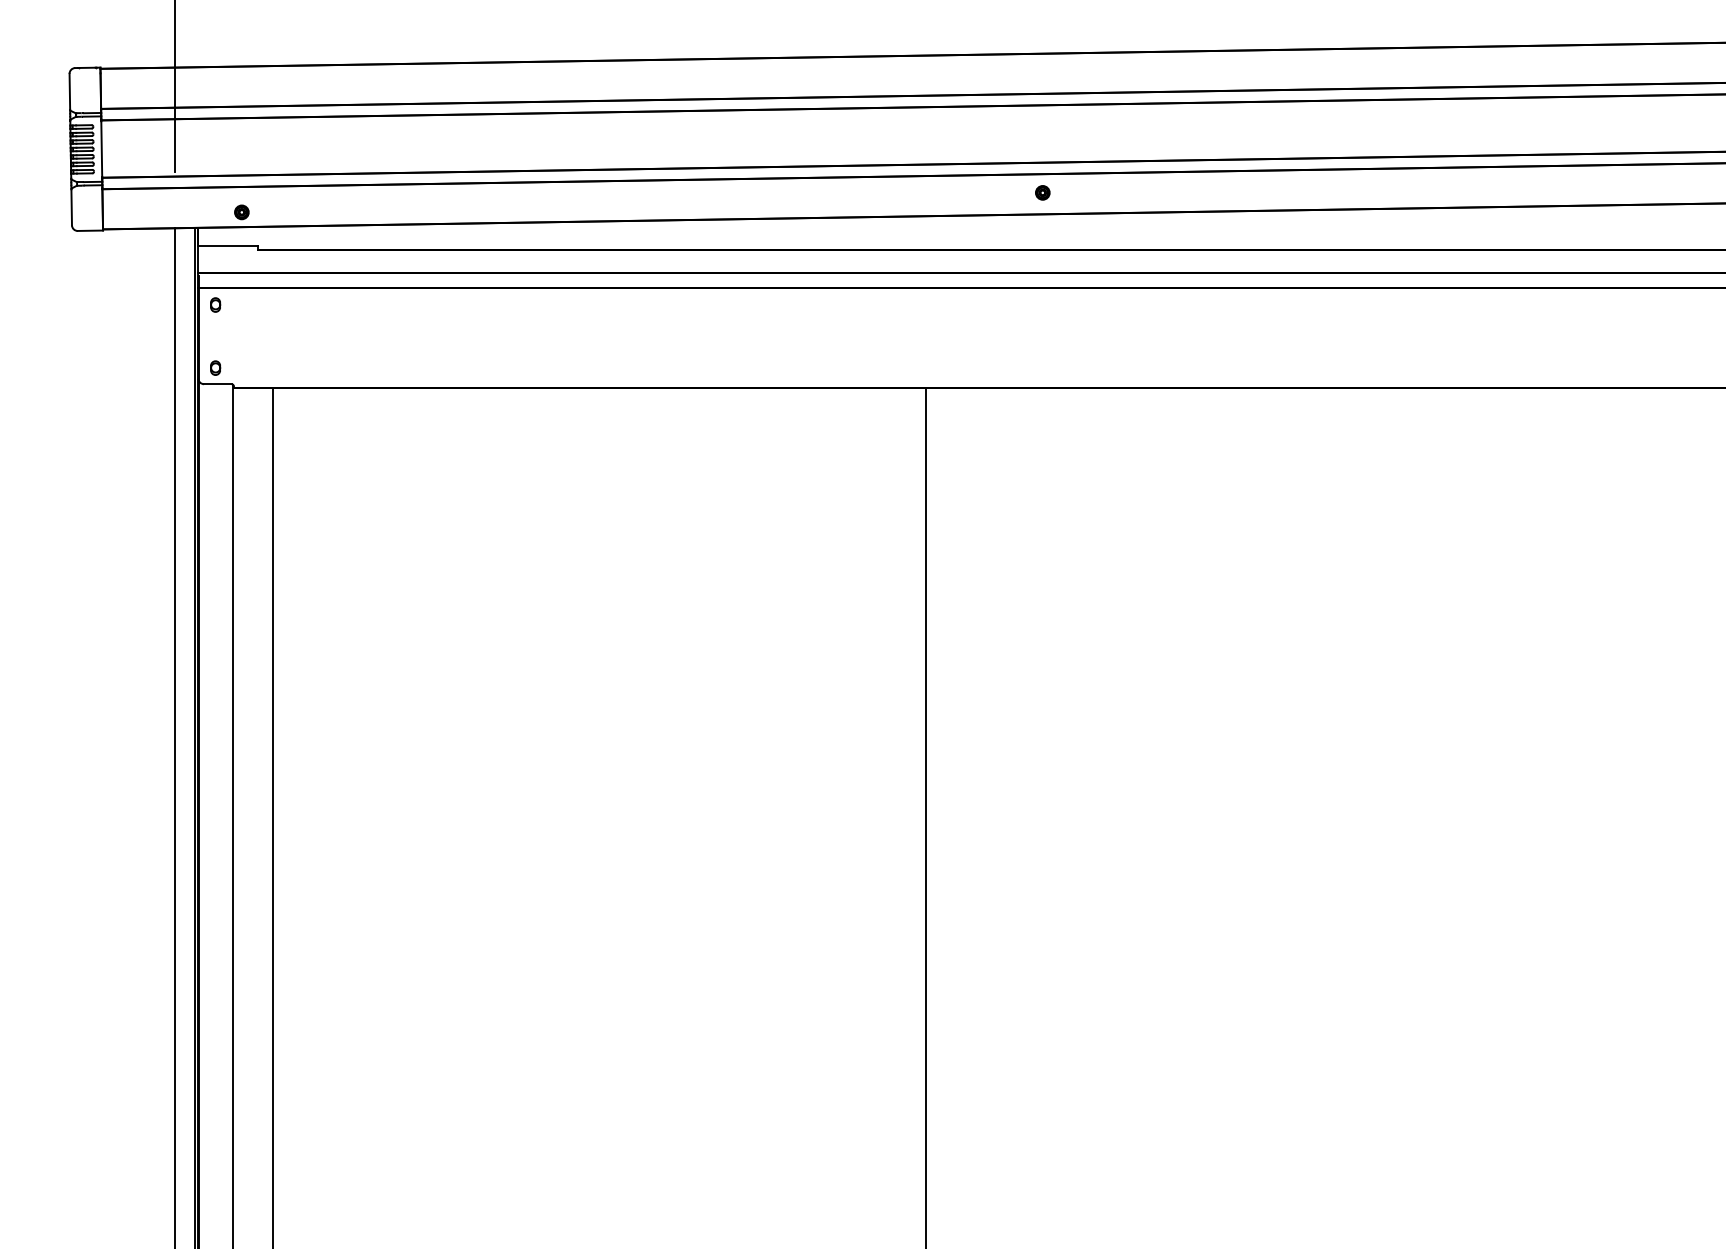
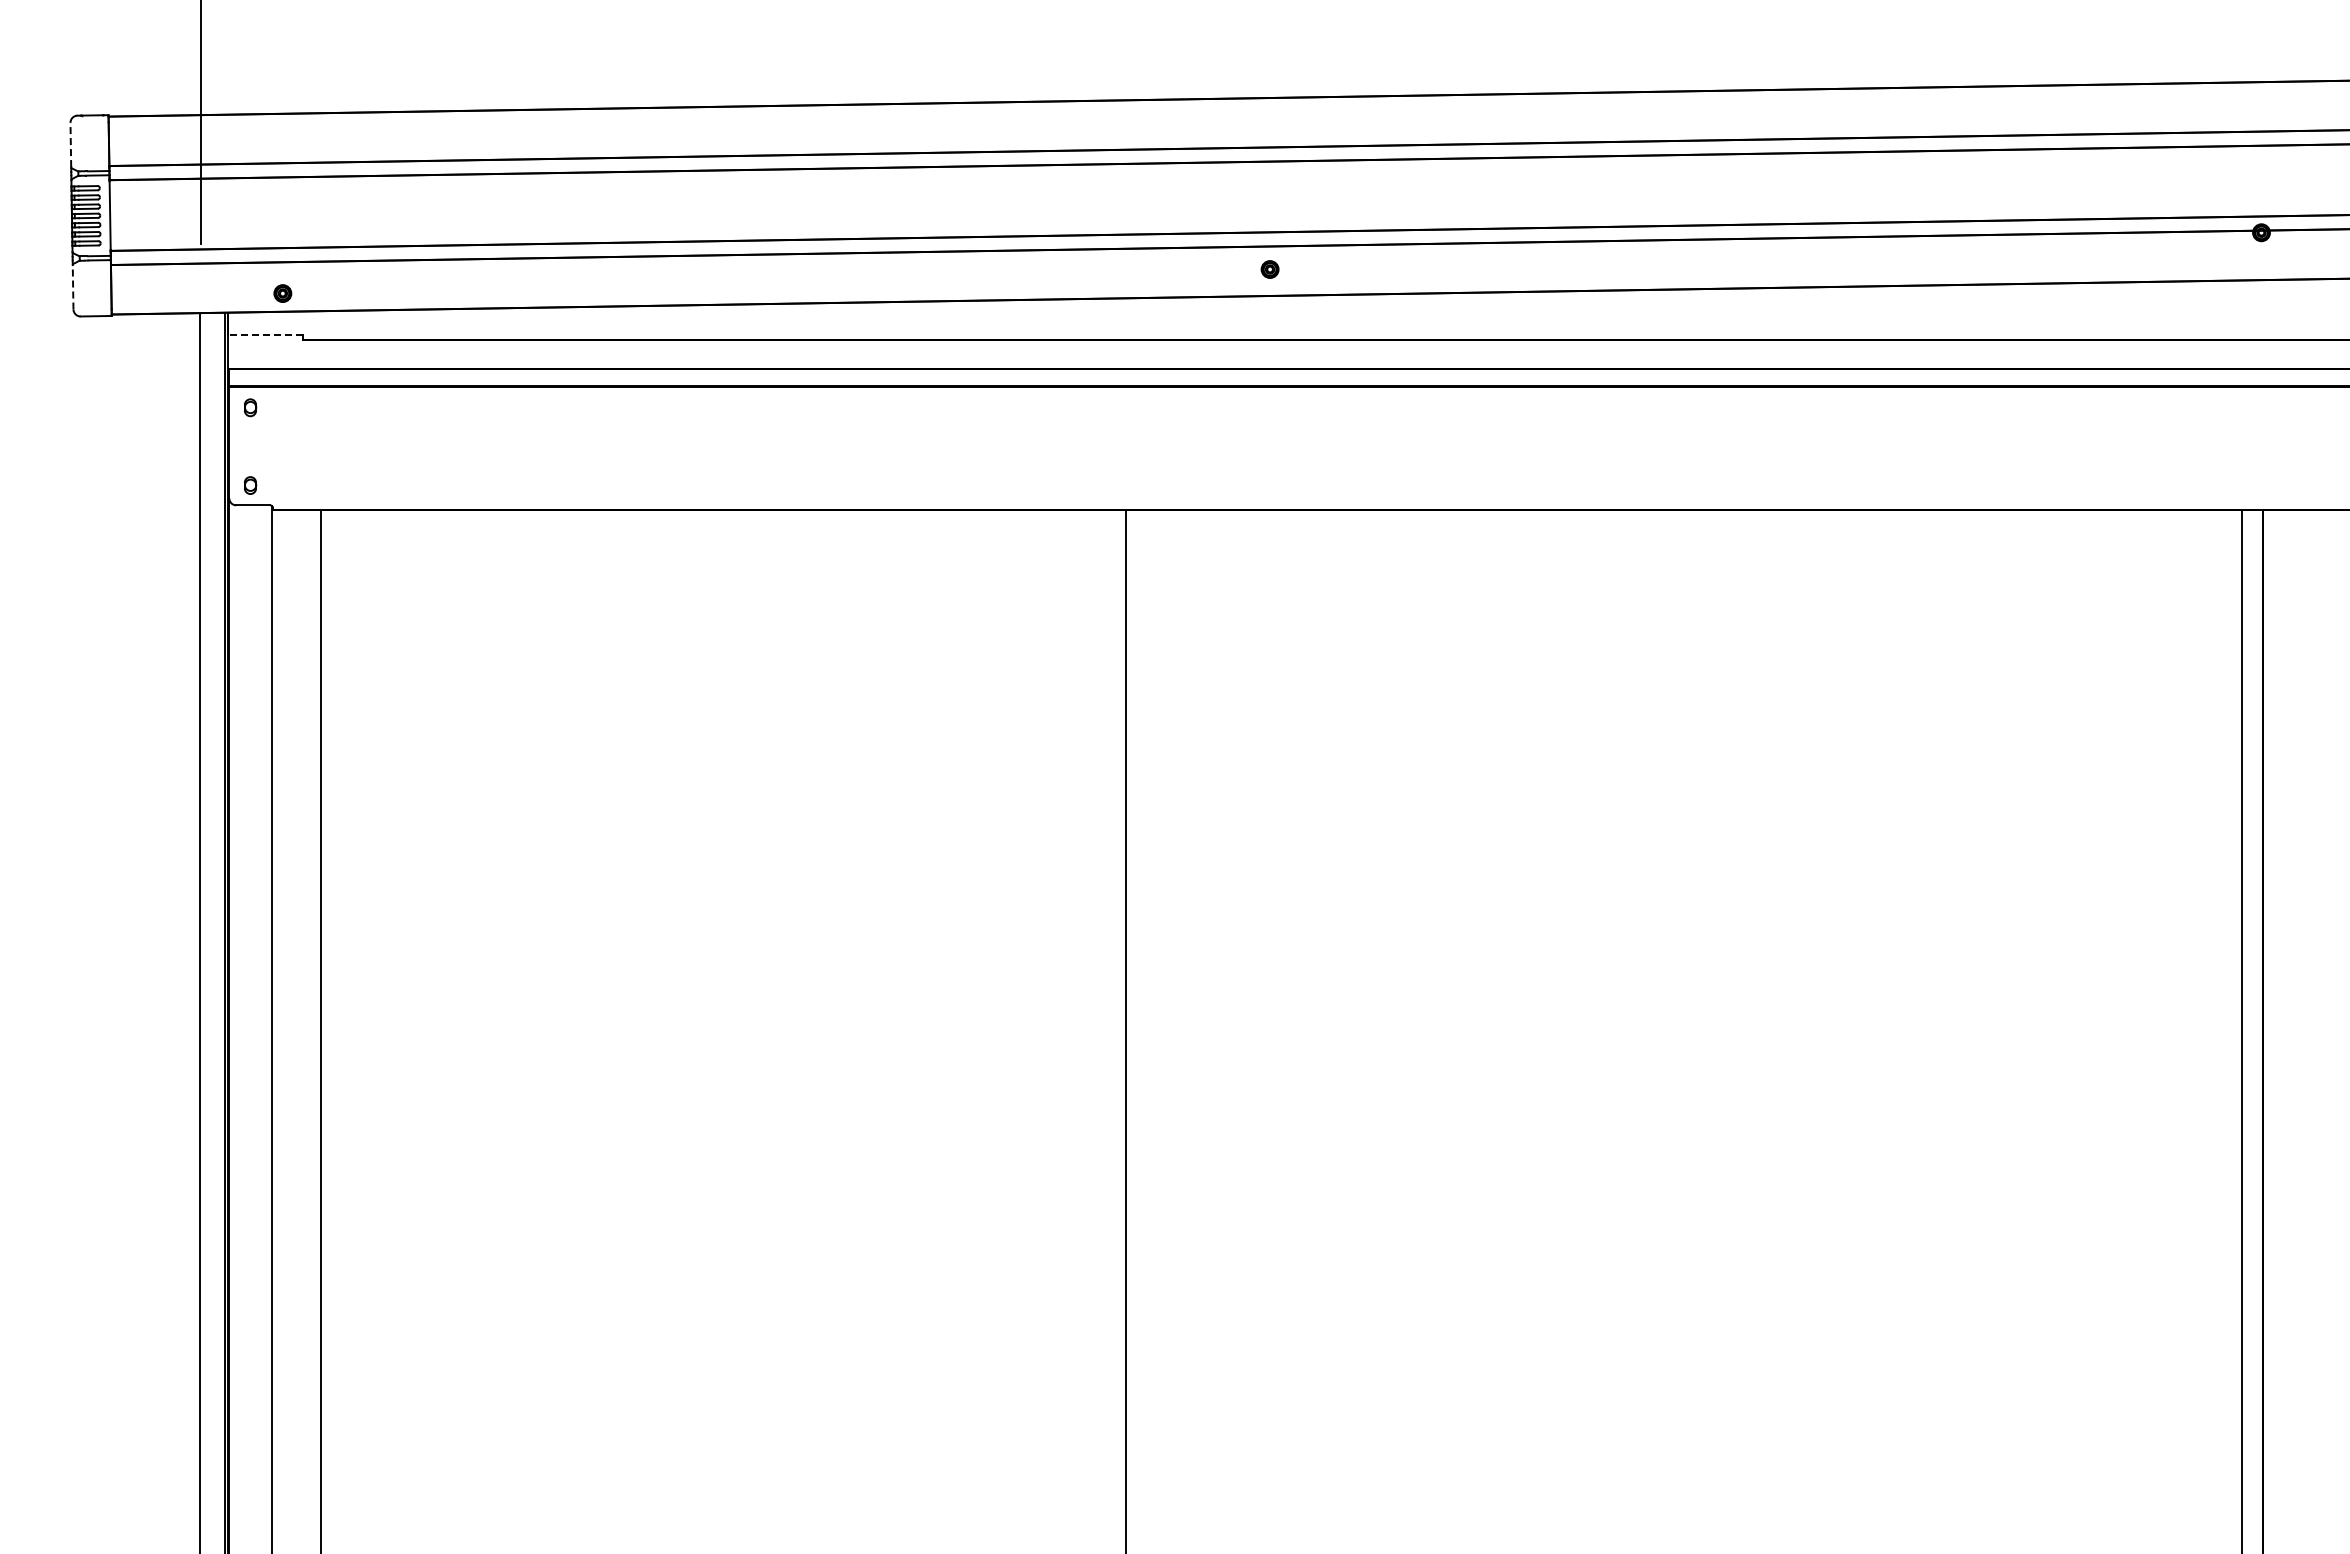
line: (69, 91) -> (70, 144), solid -> dashed
line: (72, 206) -> (73, 286), solid -> dashed
line: (227, 246) -> (265, 335), solid -> dashed

